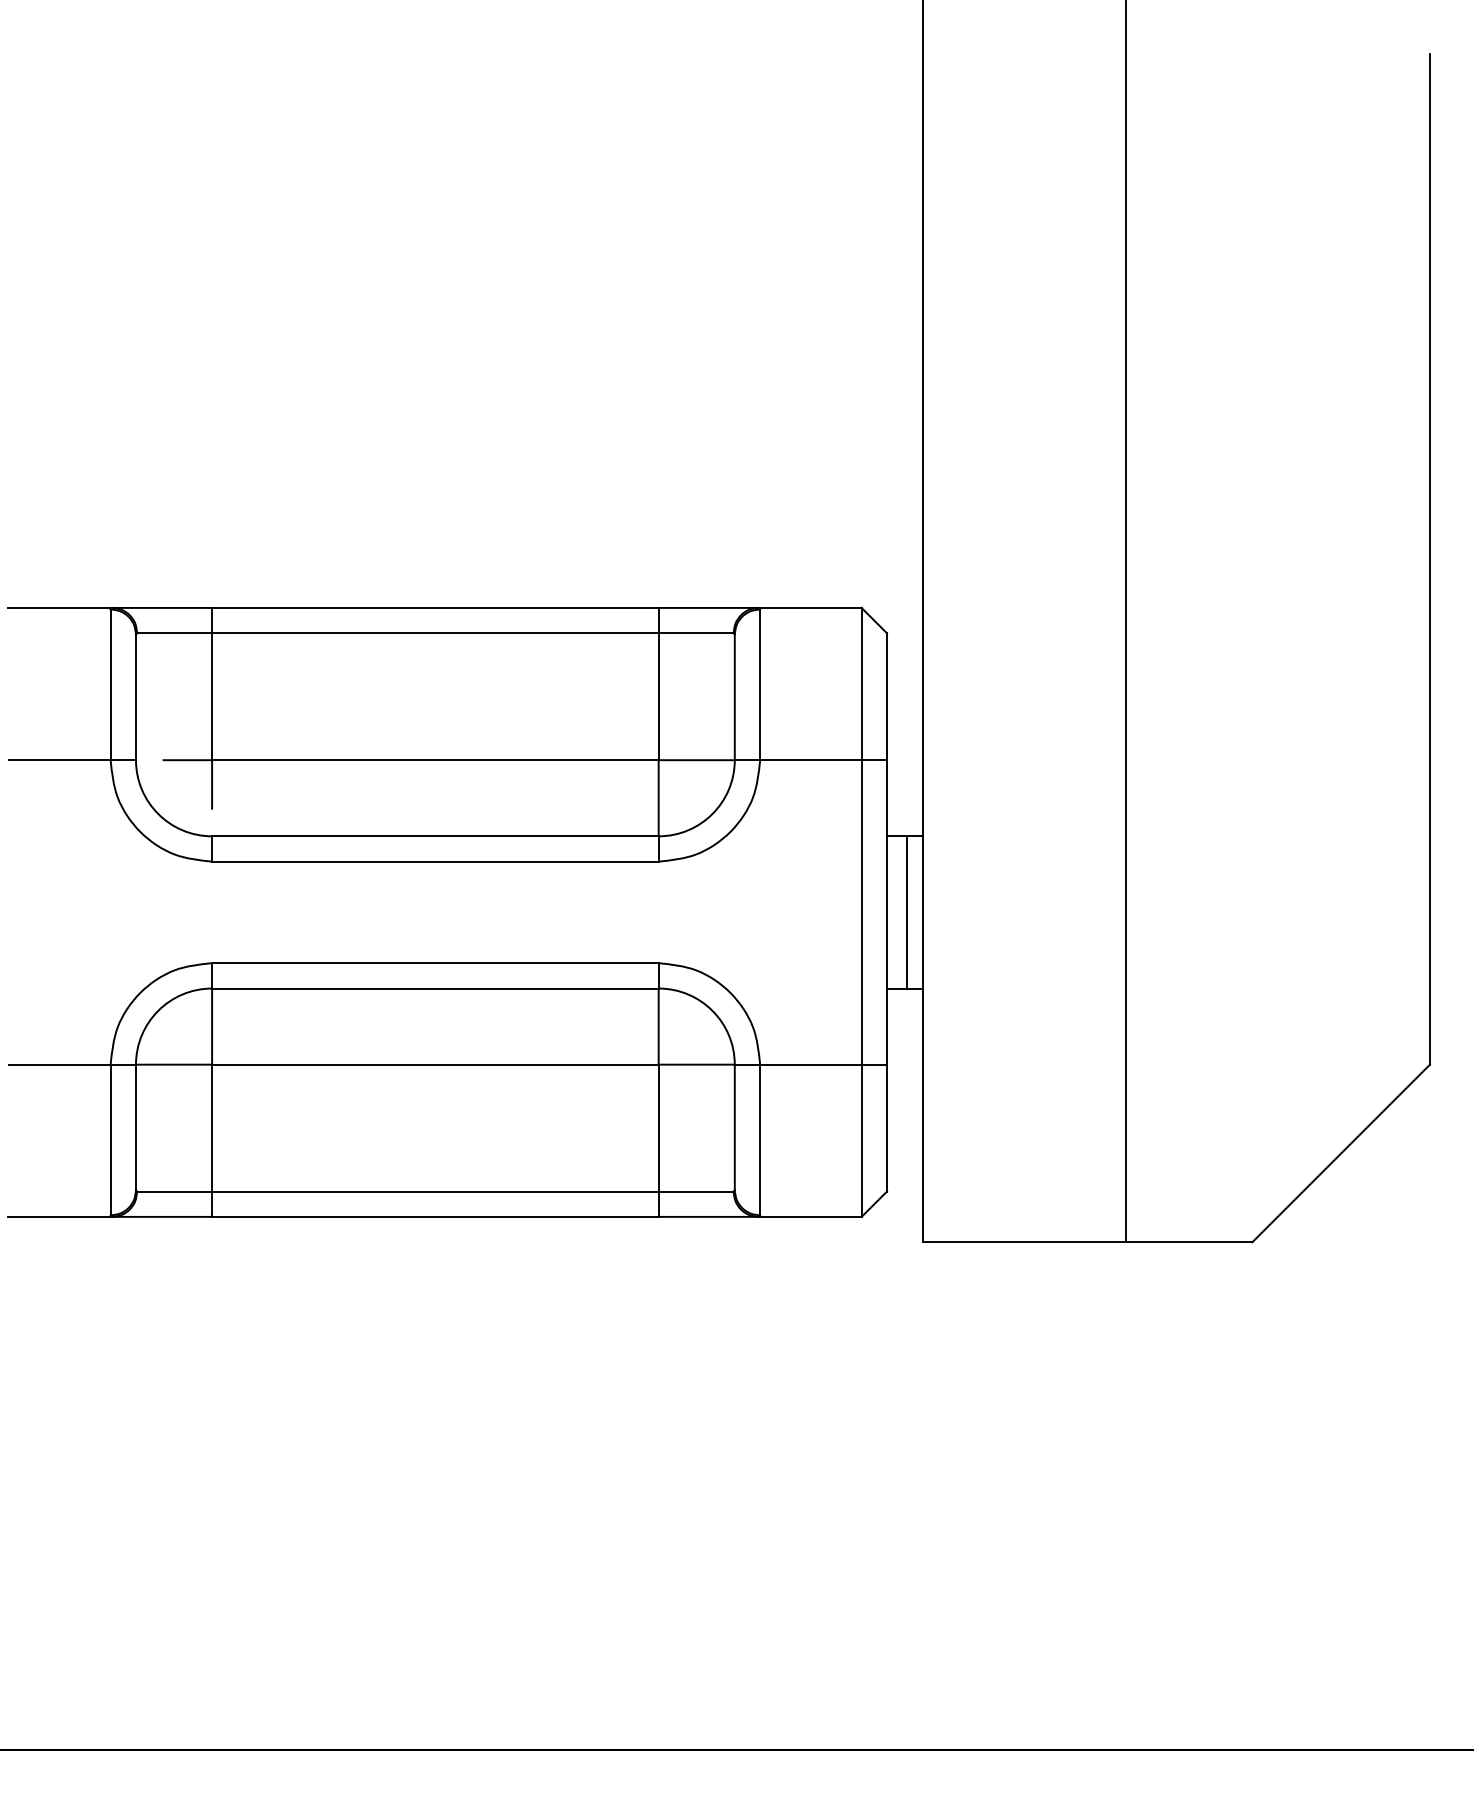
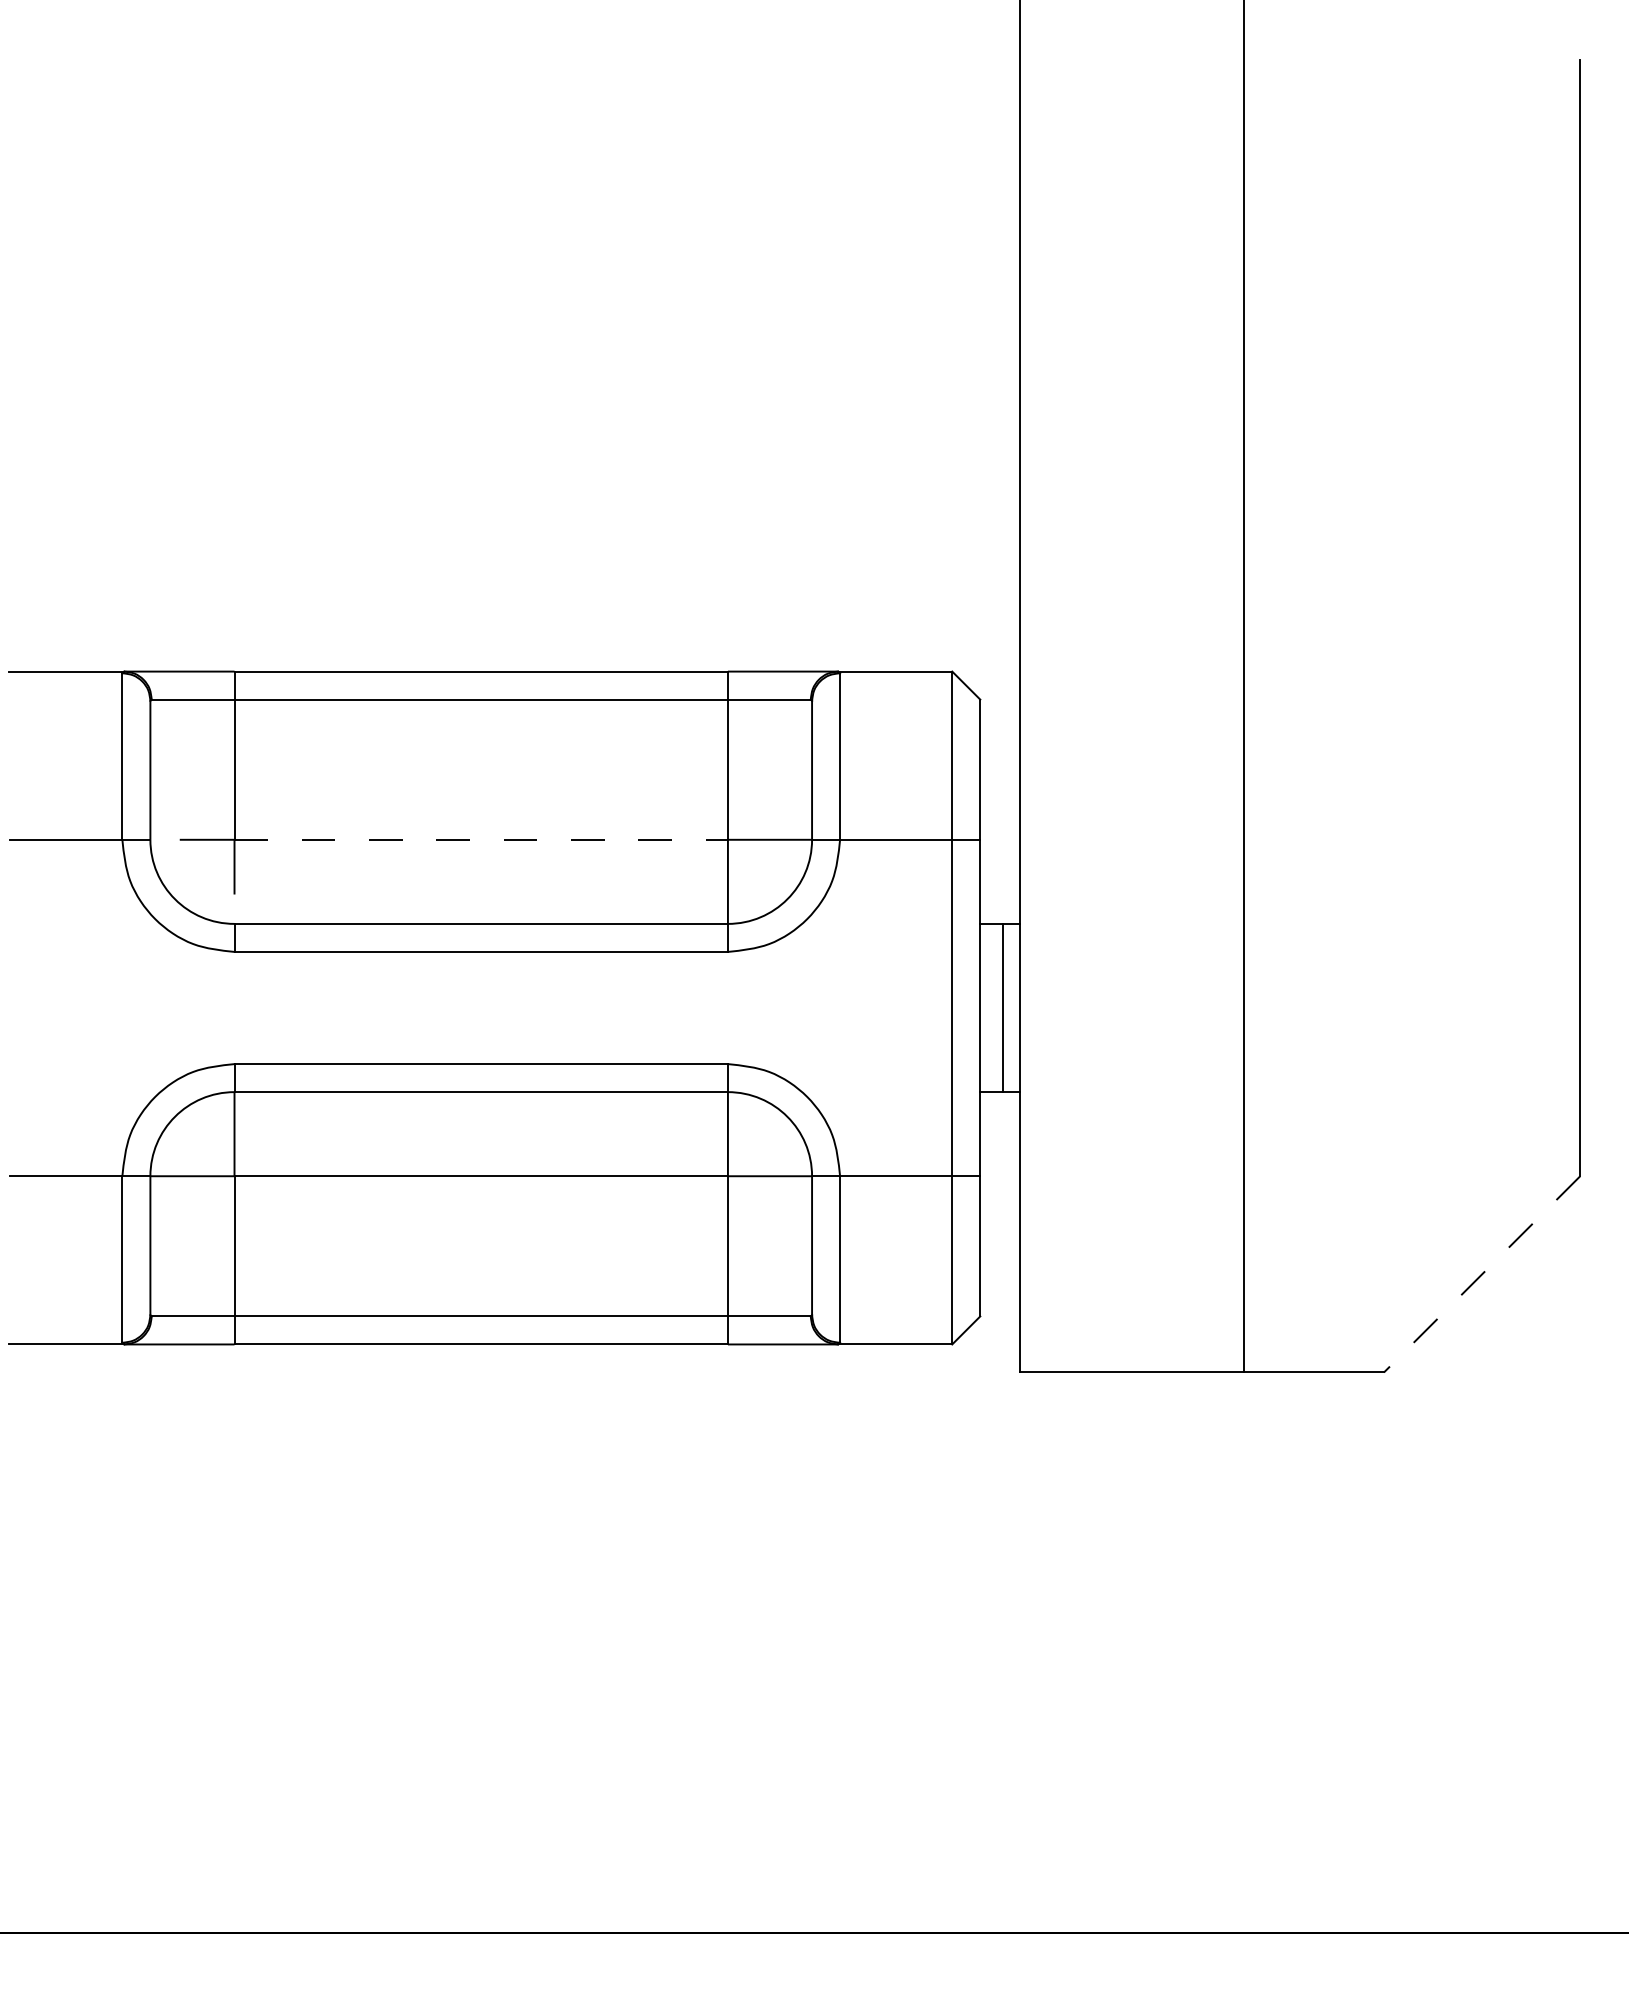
line: (435, 759) -> (481, 839), solid -> dashed
line: (1341, 1153) -> (1482, 1274), solid -> dashed

